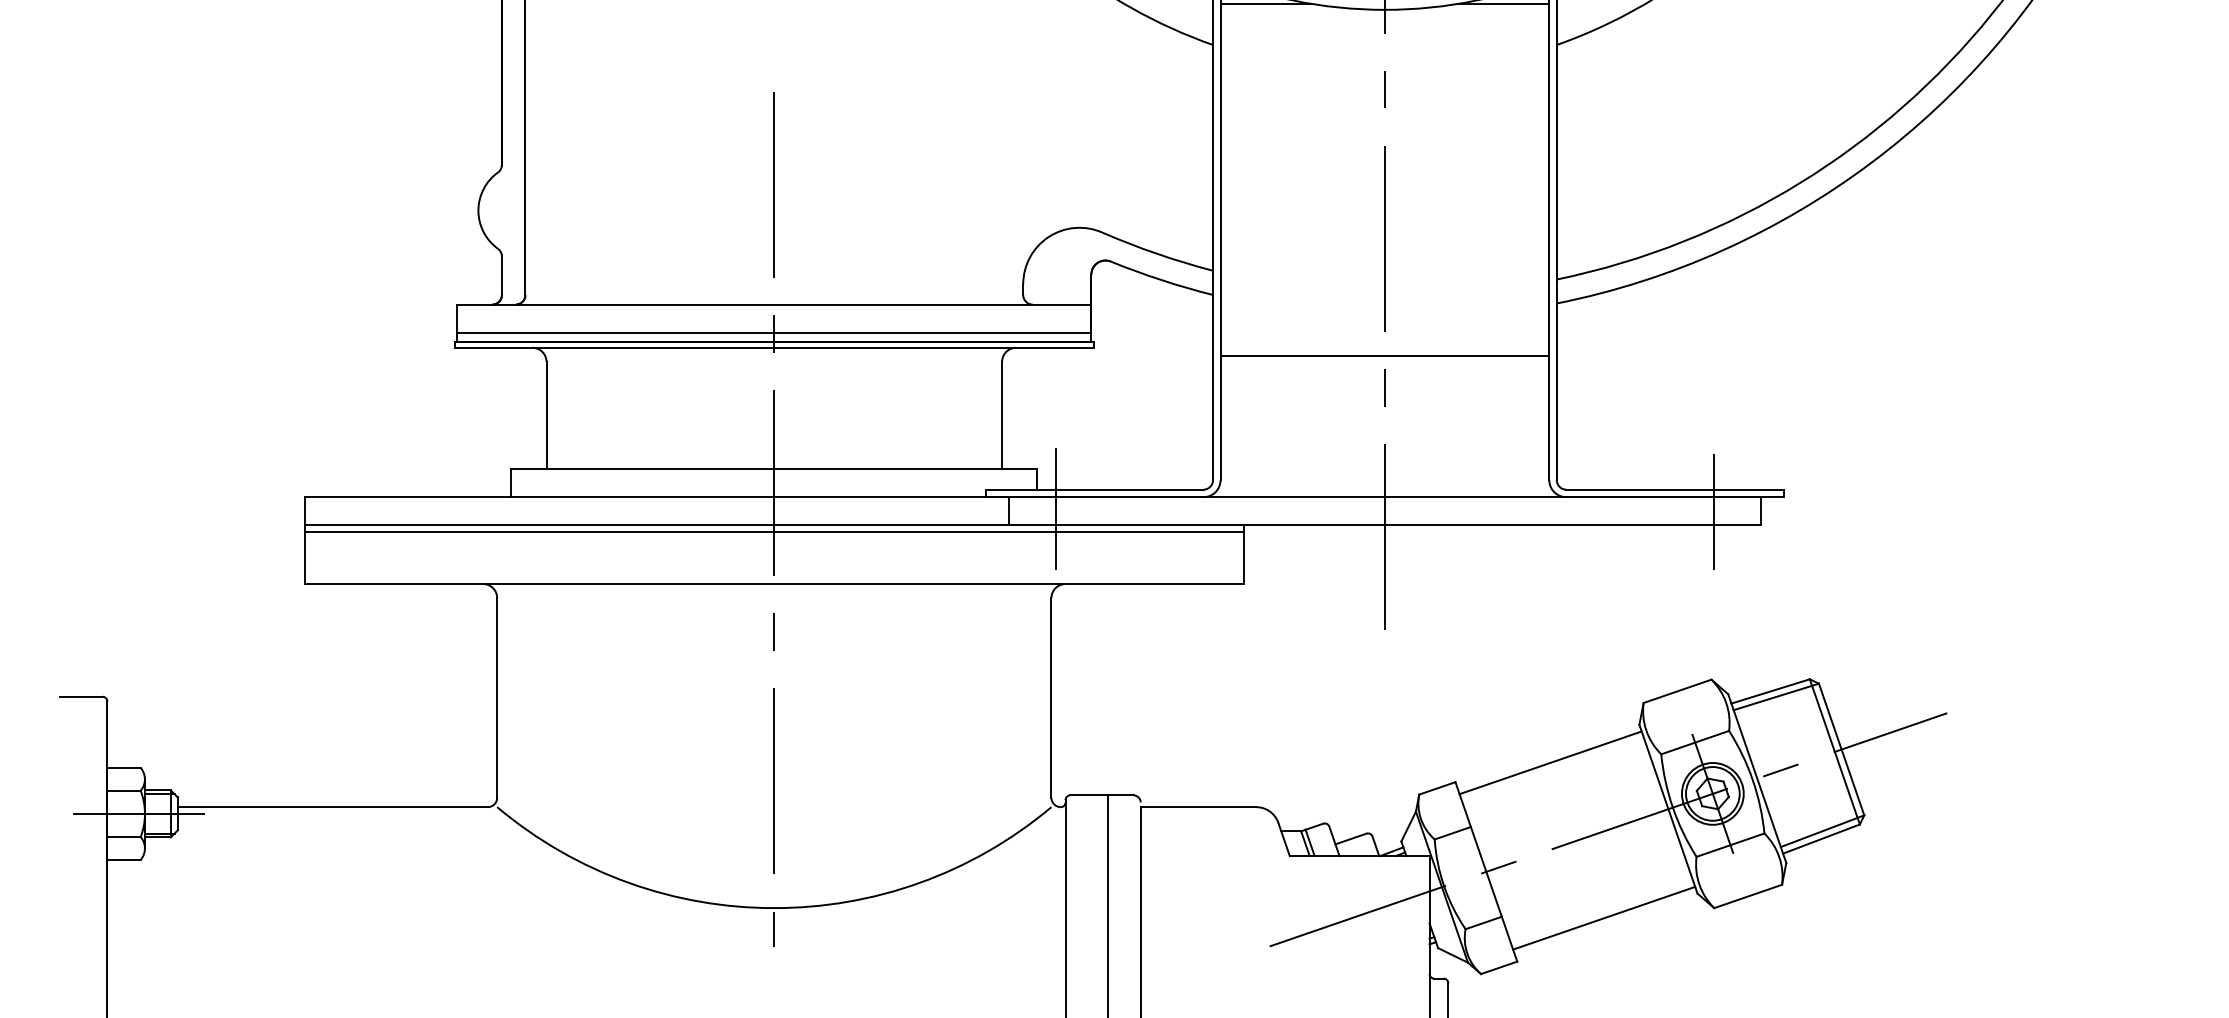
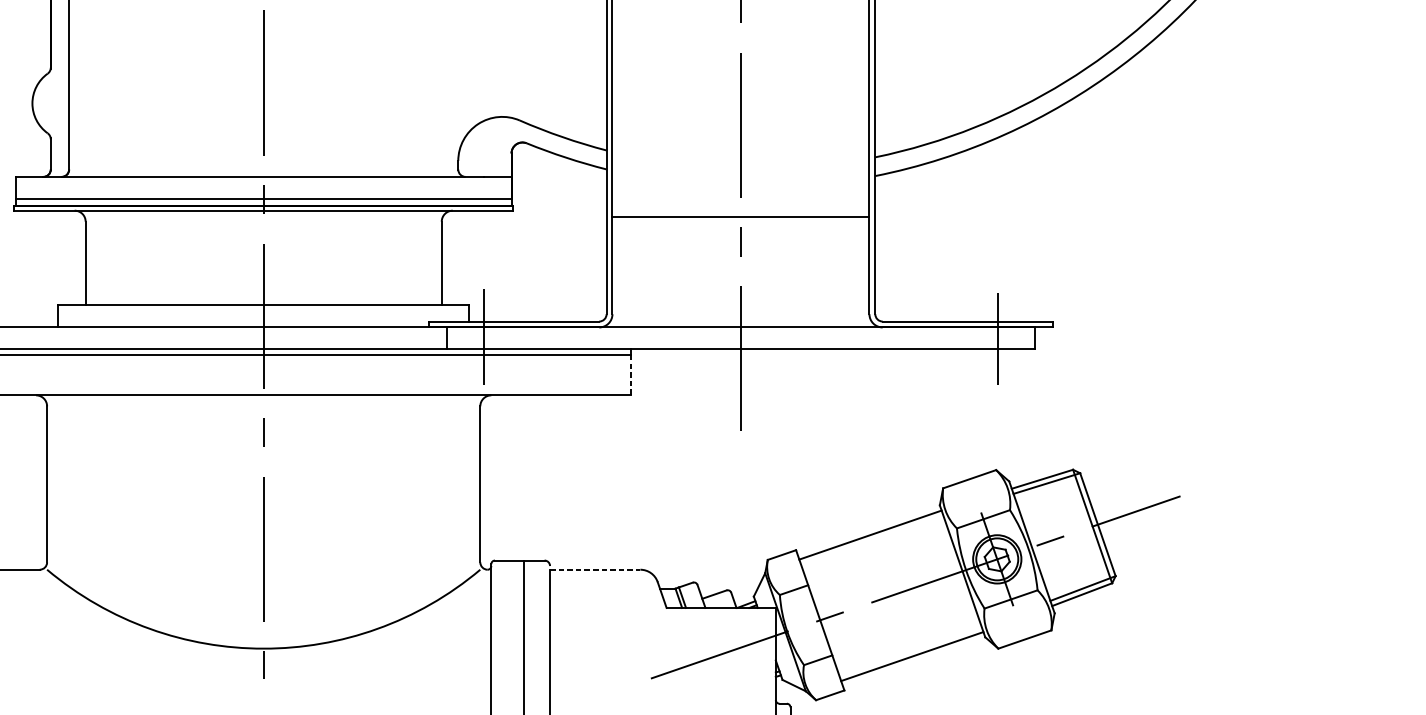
line: (1244, 558) -> (631, 375), solid -> dashed
line: (1198, 807) -> (595, 570), solid -> dashed

